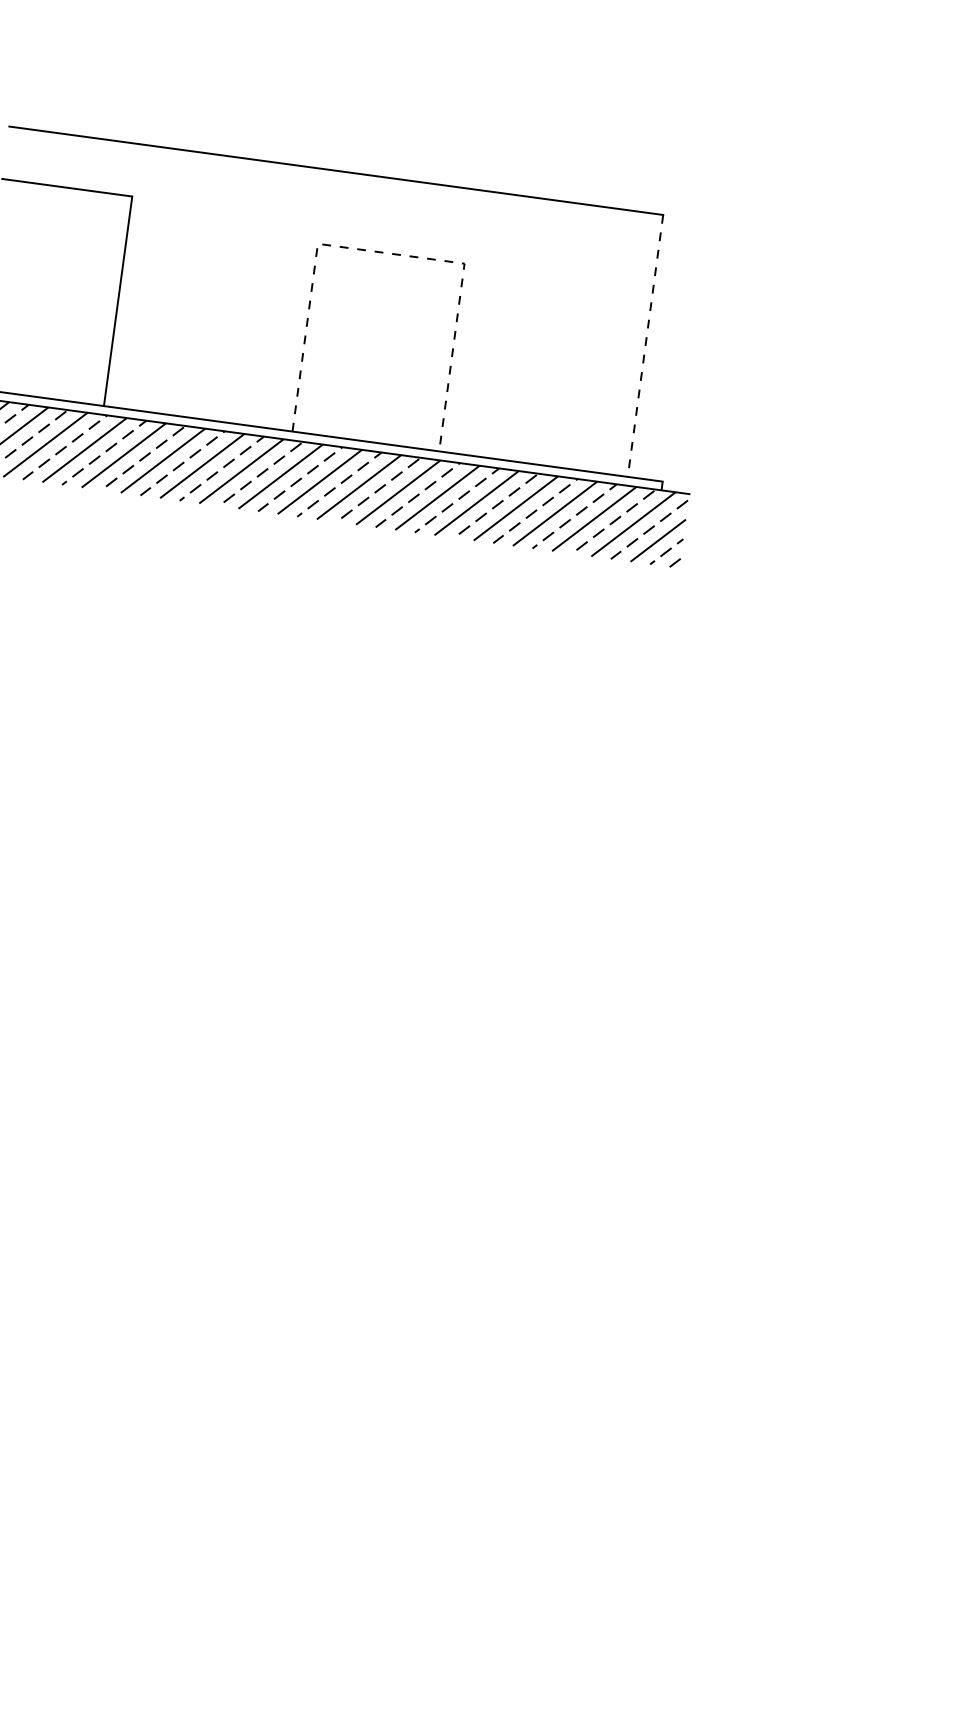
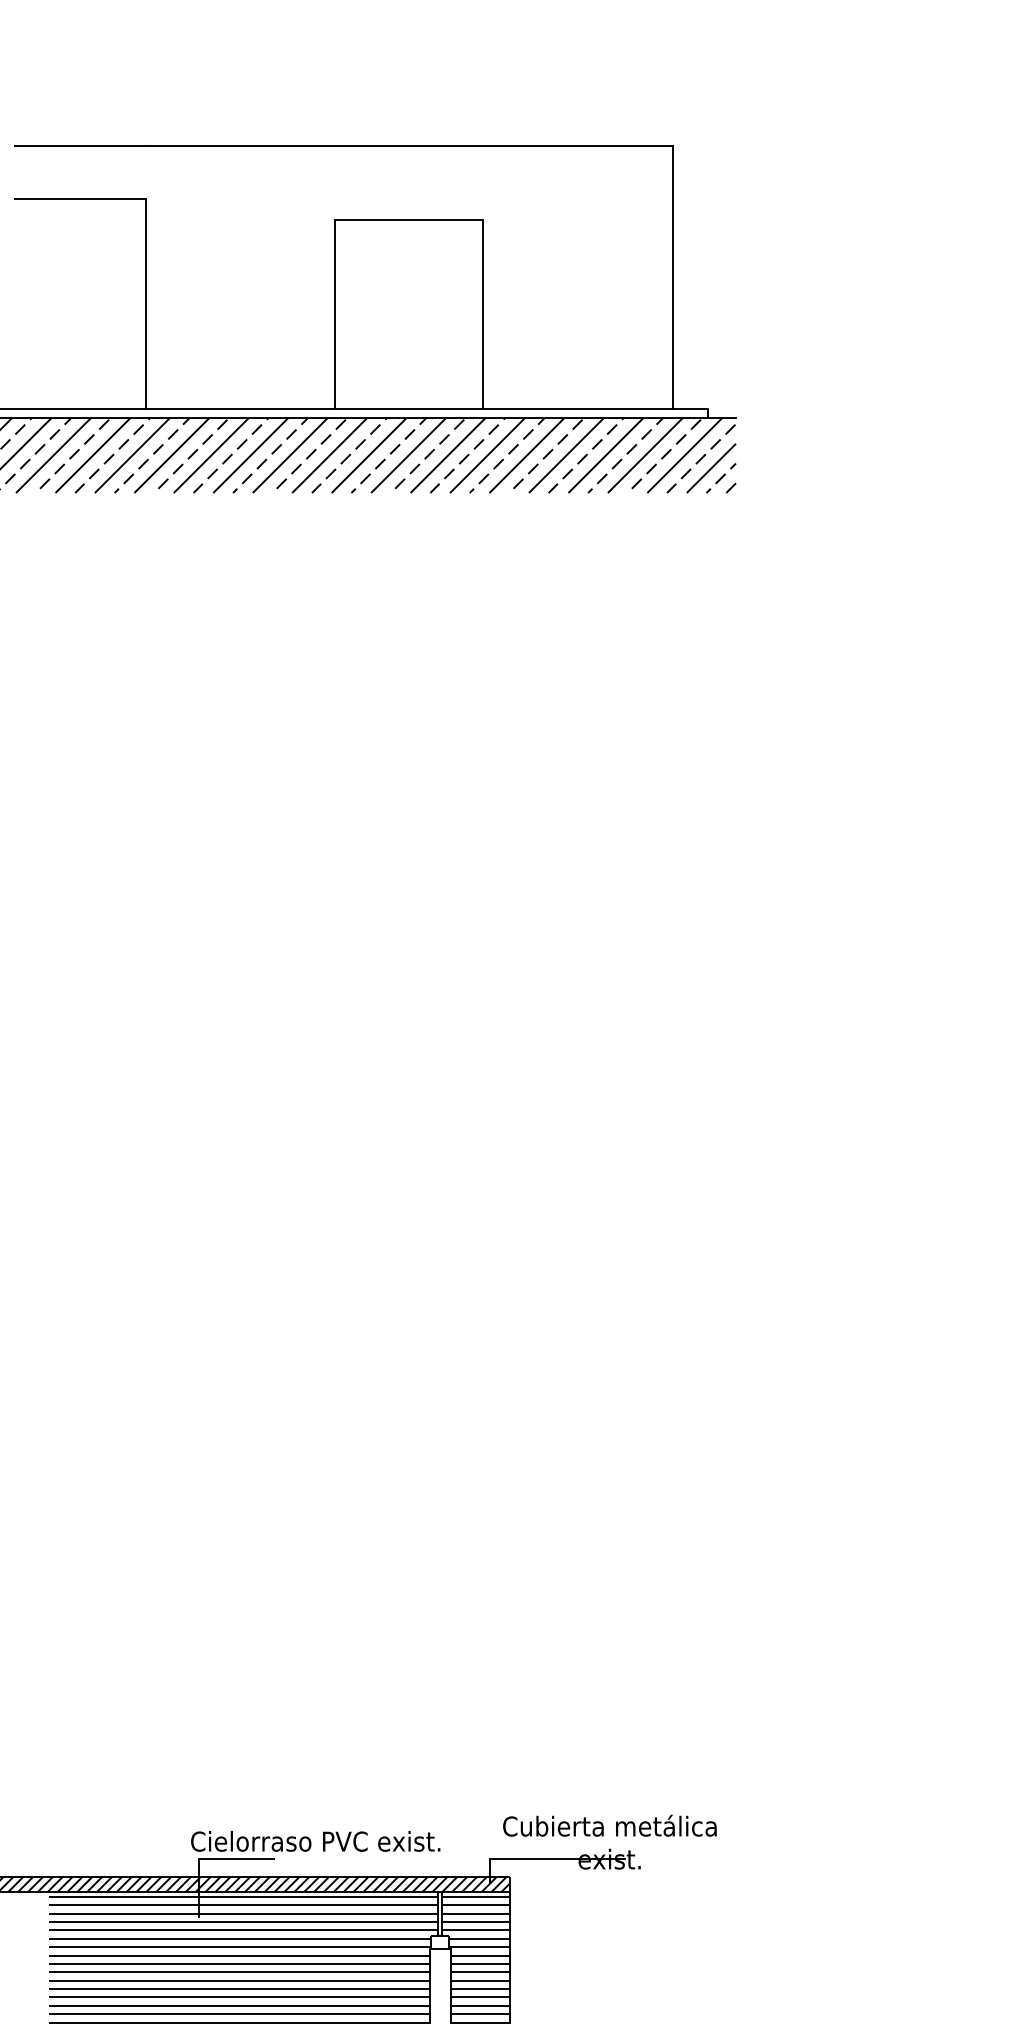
line: (391, 253) -> (409, 220), dashed -> solid
line: (645, 345) -> (672, 277), dashed -> solid

